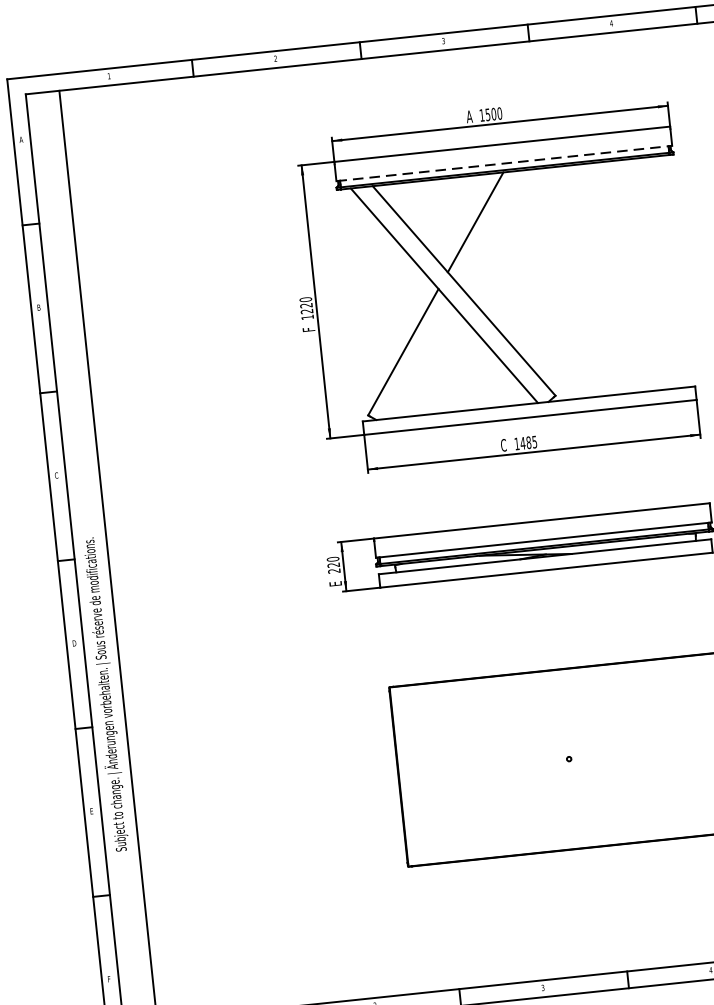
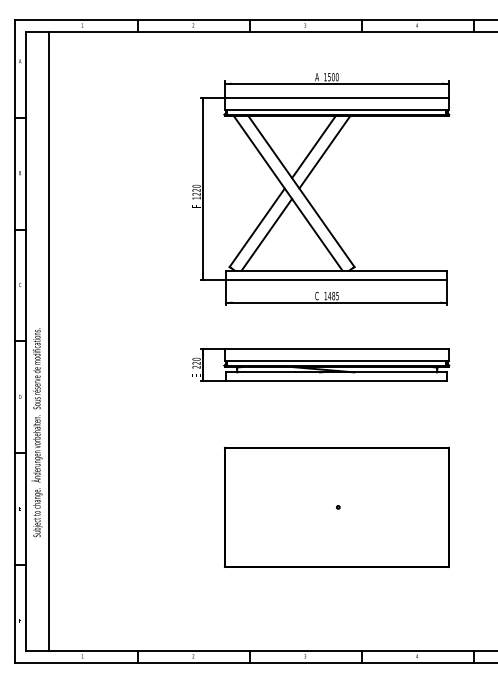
line: (503, 163) -> (336, 110), dashed -> solid
line: (492, 228) -> (324, 152), added
line: (418, 360) -> (266, 234), added

